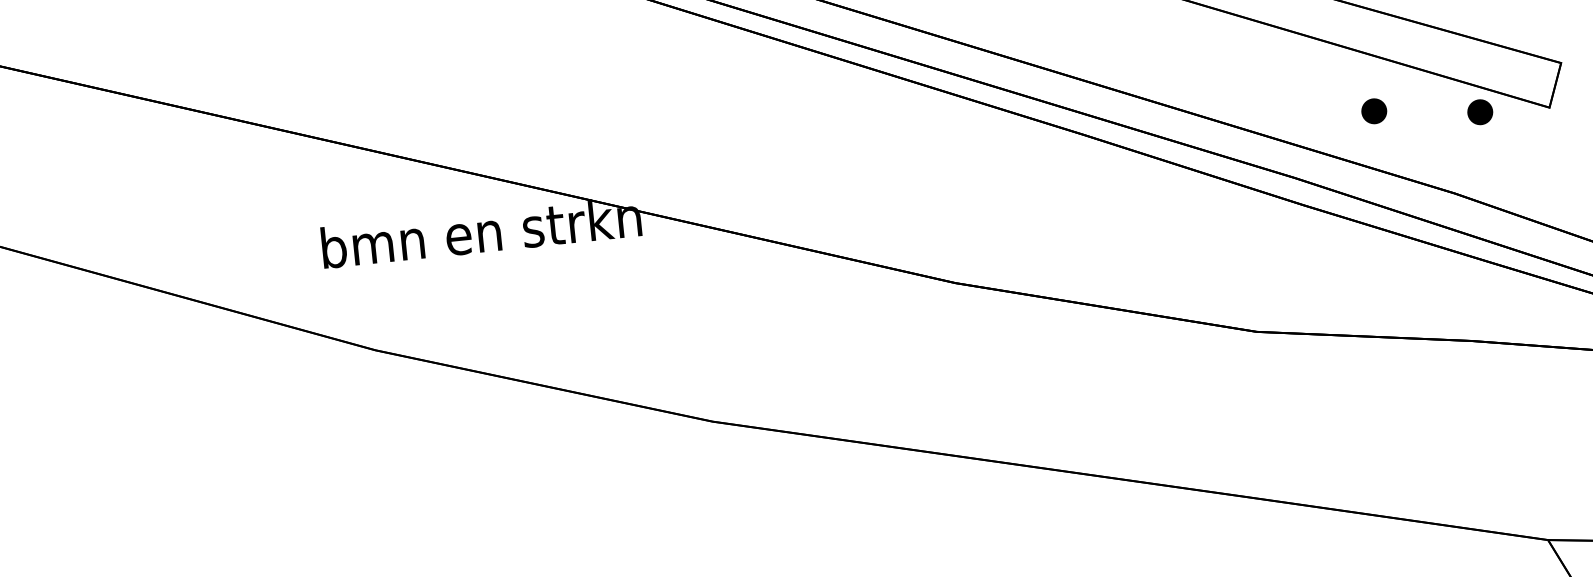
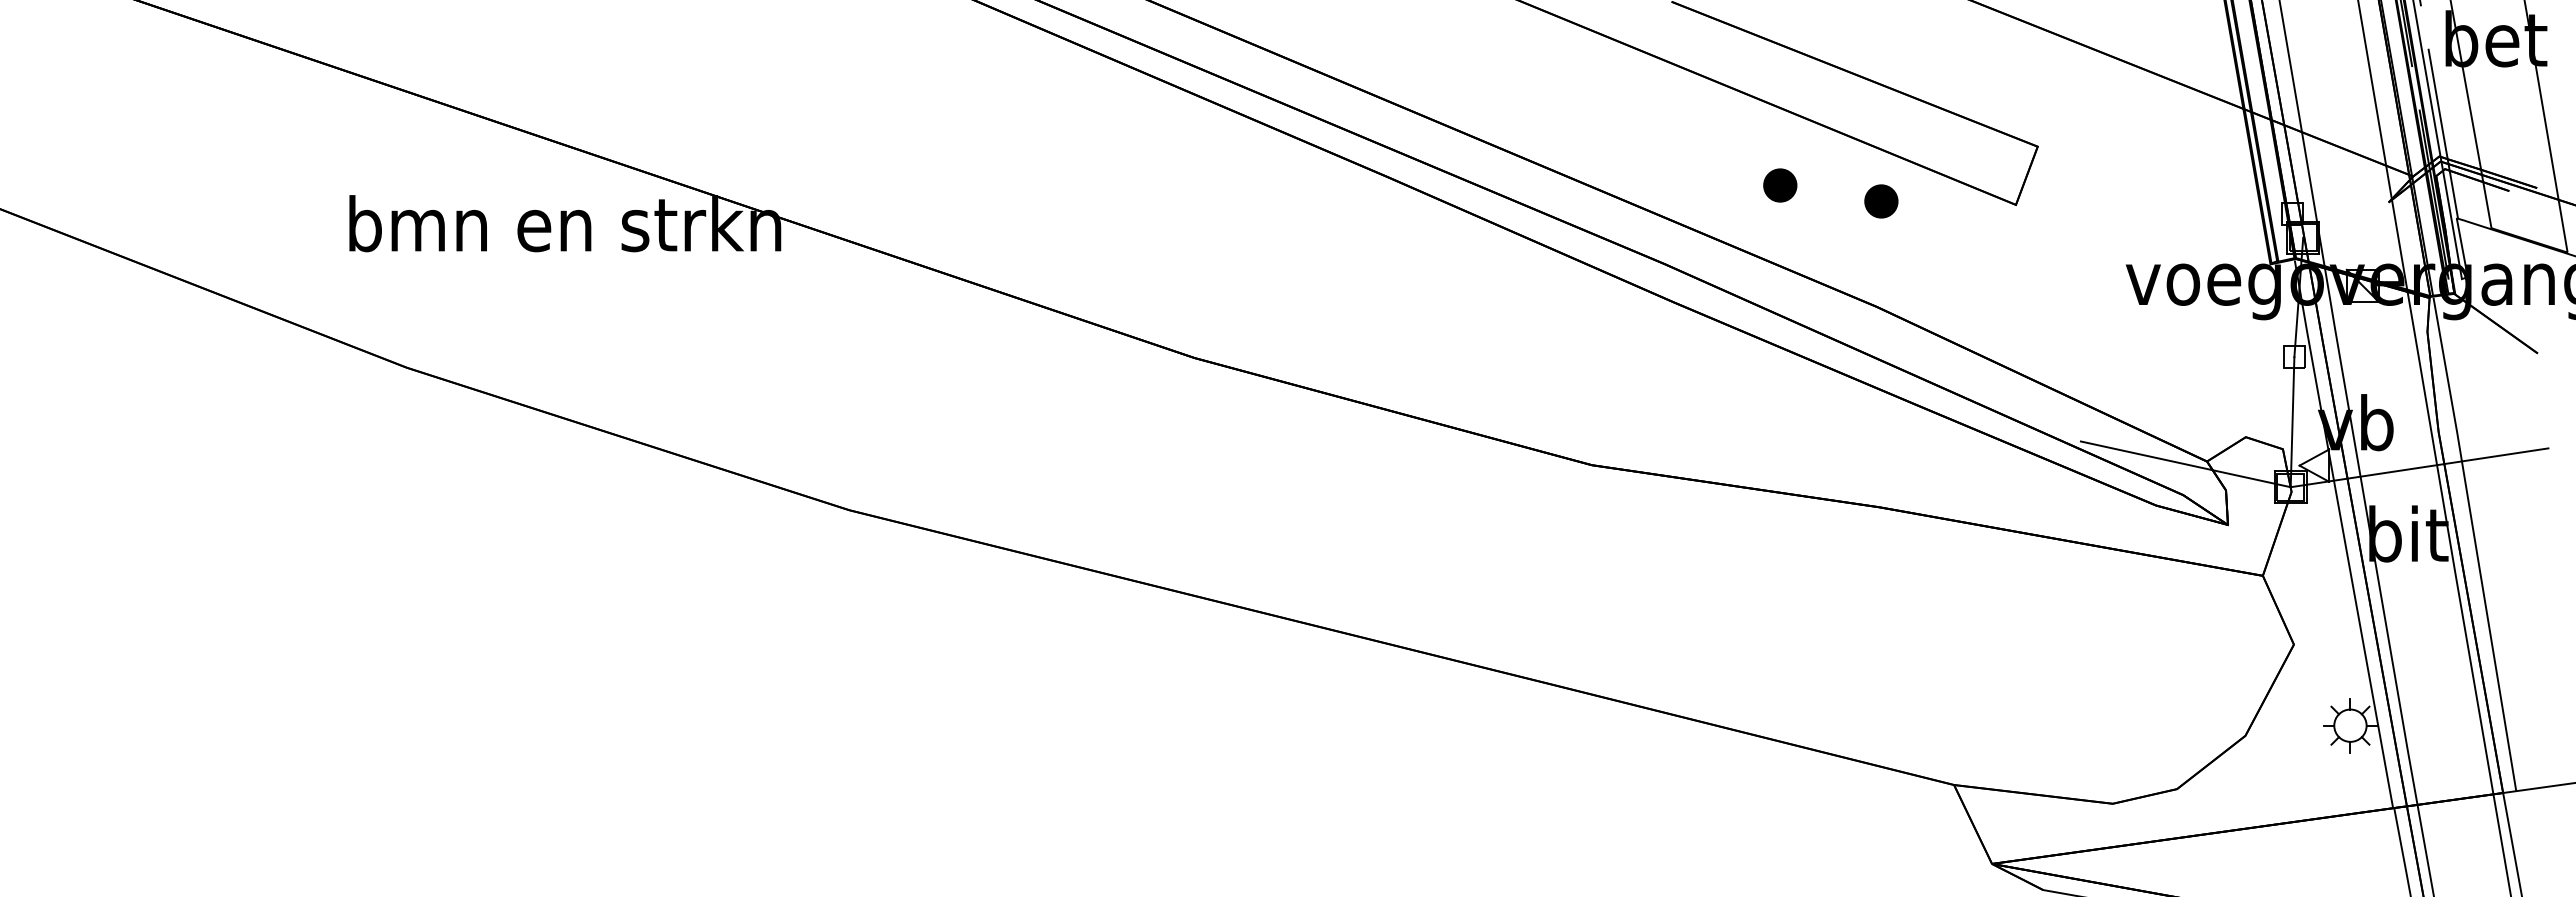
part: (1480, 112) -> (1881, 201), moved

